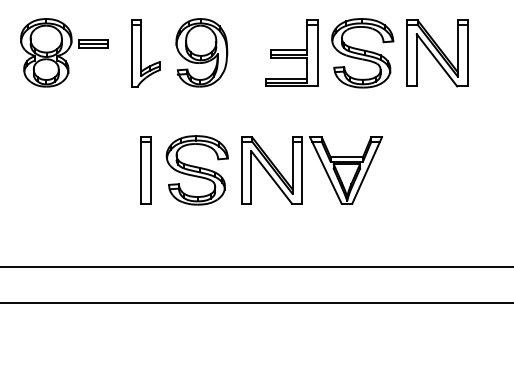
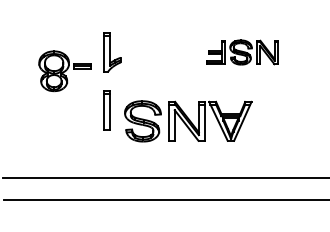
part: (63, 53) -> (64, 71), moved
part: (201, 53) -> (145, 52), removed
part: (366, 53) -> (242, 52), size x0.6
part: (145, 170) -> (106, 110), moved

